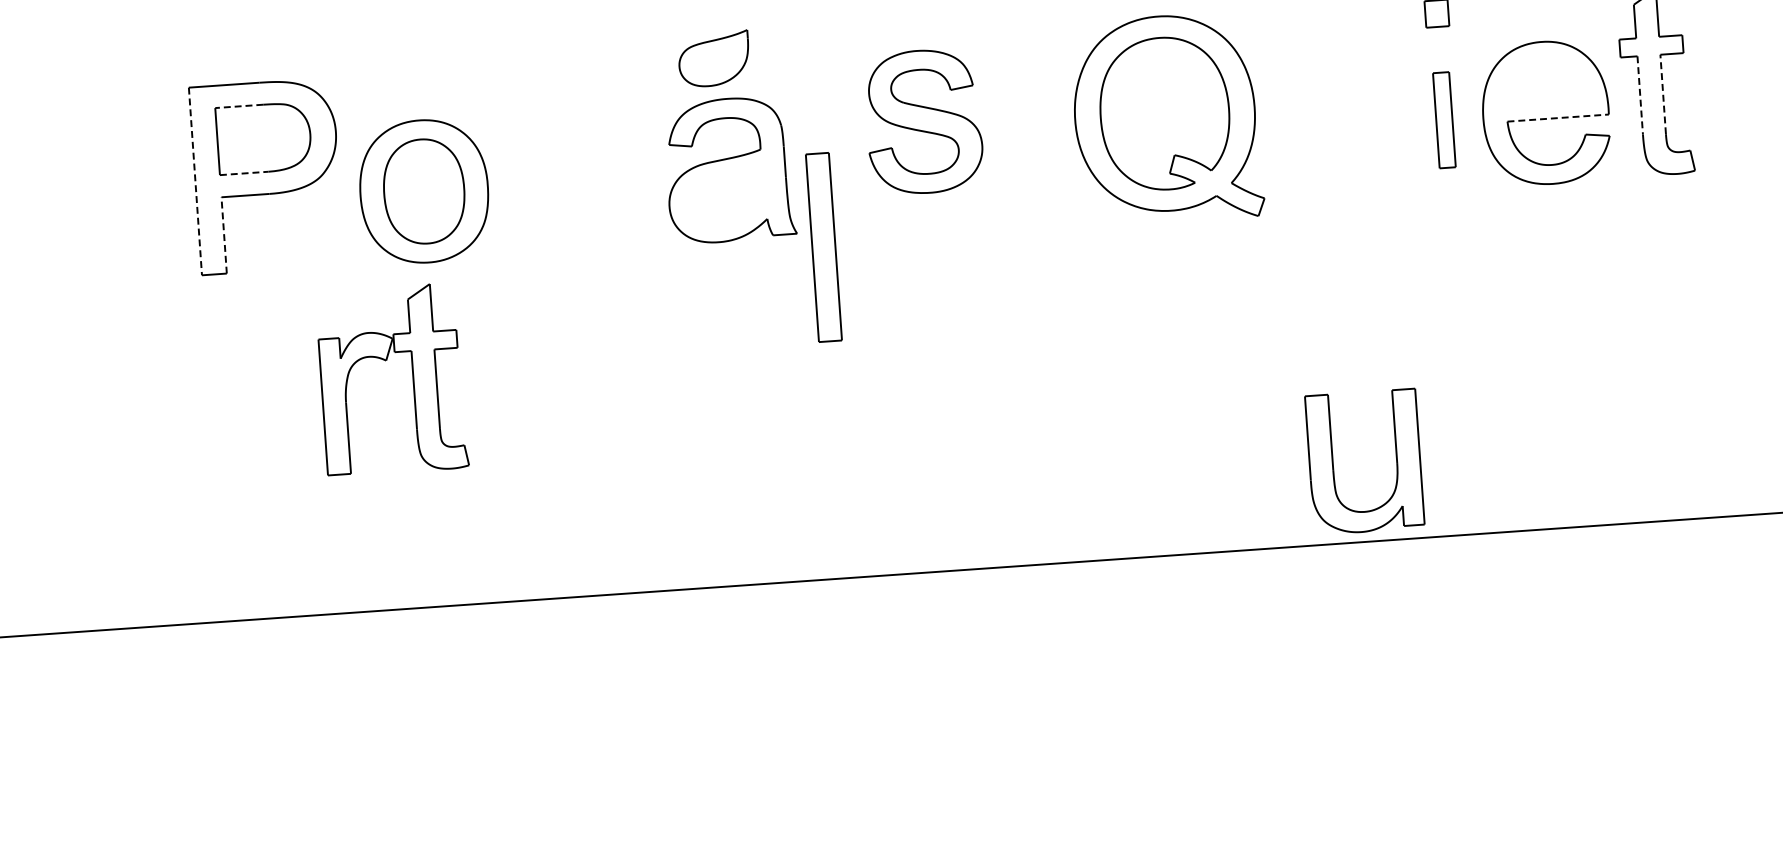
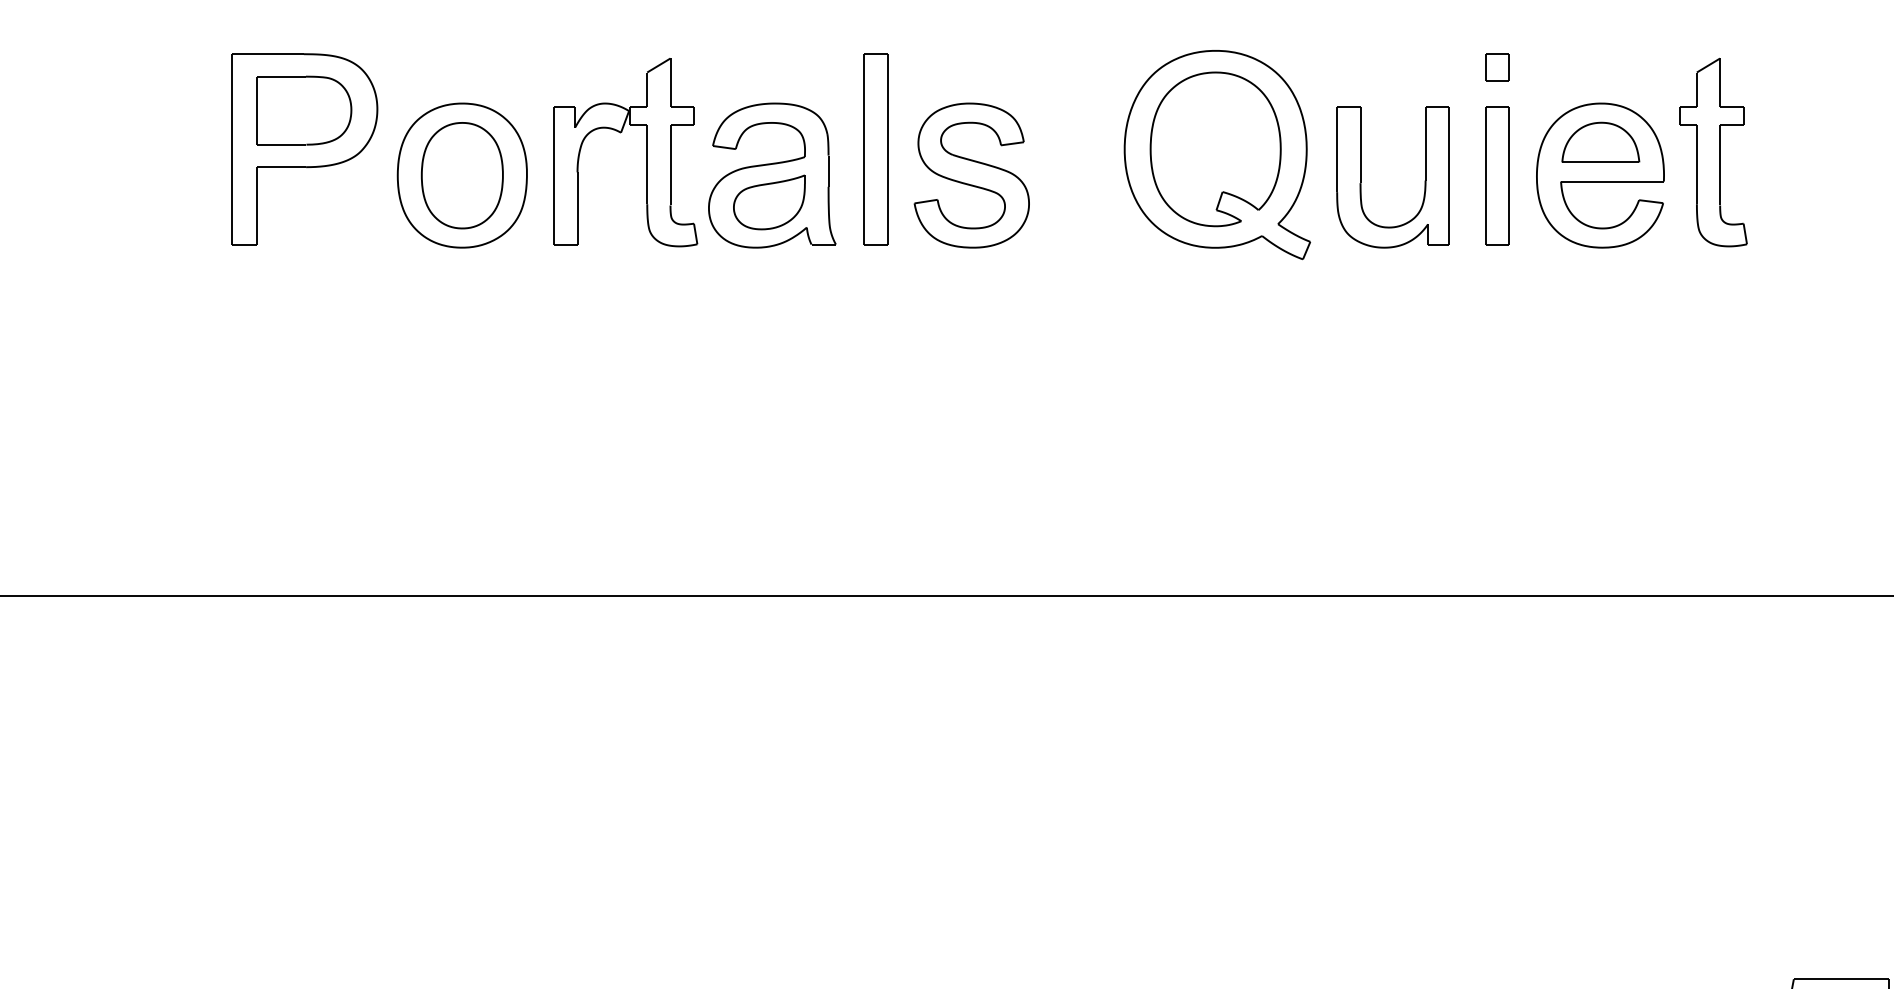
part: (714, 59) -> (769, 202), moved
part: (1543, 79) -> (1600, 141), added
line: (1663, 93) -> (1720, 164), dashed -> solid
line: (1639, 95) -> (1696, 164), dashed -> solid
line: (239, 106) -> (281, 76), dashed -> solid
line: (1558, 117) -> (1612, 181), dashed -> solid
part: (1444, 120) -> (1497, 175), size x1.43
part: (923, 121) -> (971, 175), moved
line: (243, 173) -> (281, 144), dashed -> solid
line: (195, 181) -> (232, 149), dashed -> solid
line: (224, 235) -> (257, 205), dashed -> solid
part: (823, 247) -> (875, 149), moved
part: (385, 361) -> (620, 133), moved
part: (1333, 464) -> (1361, 177), moved

